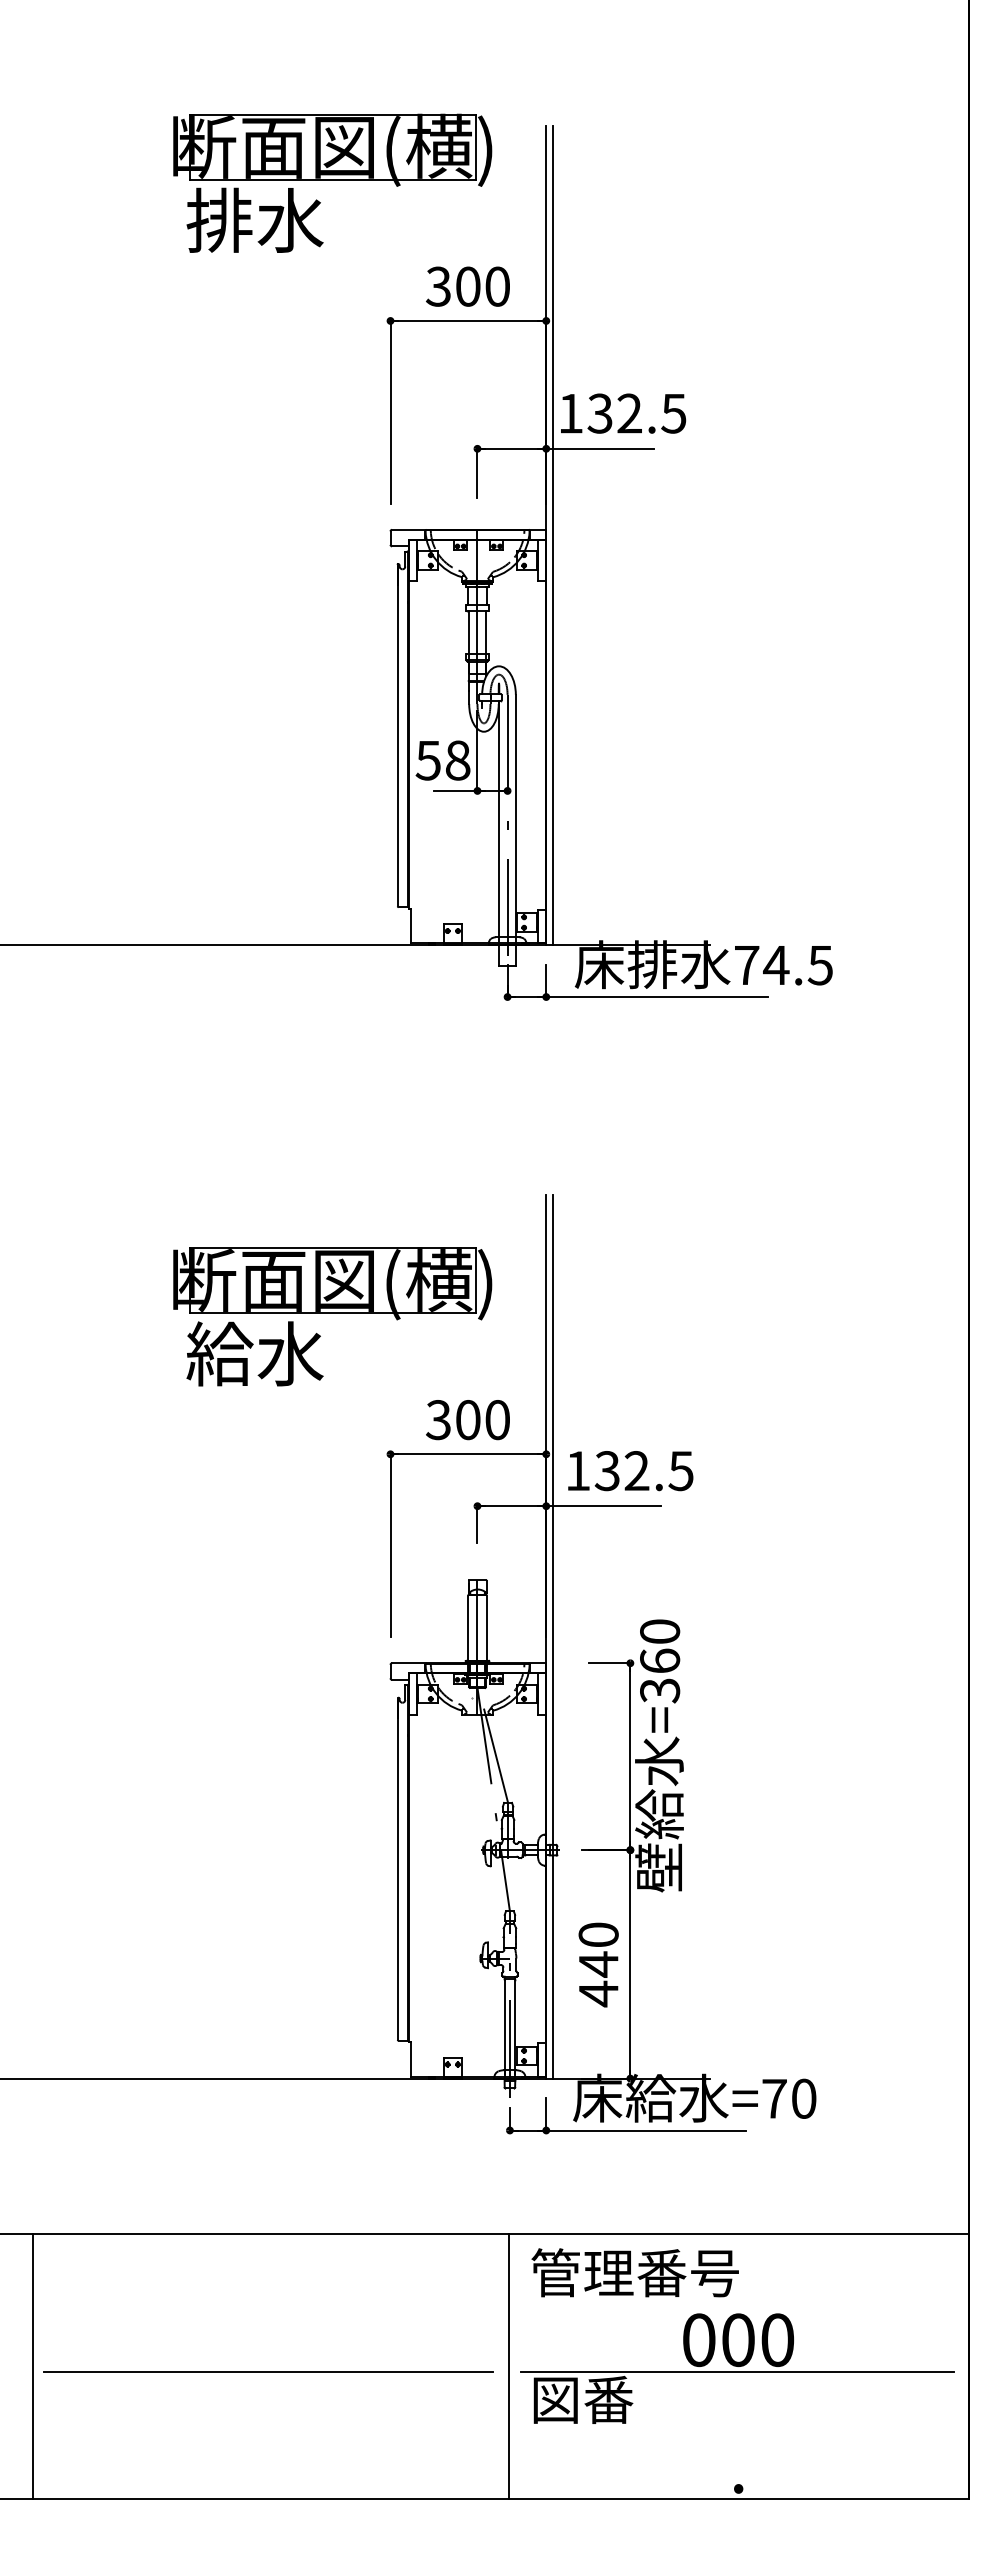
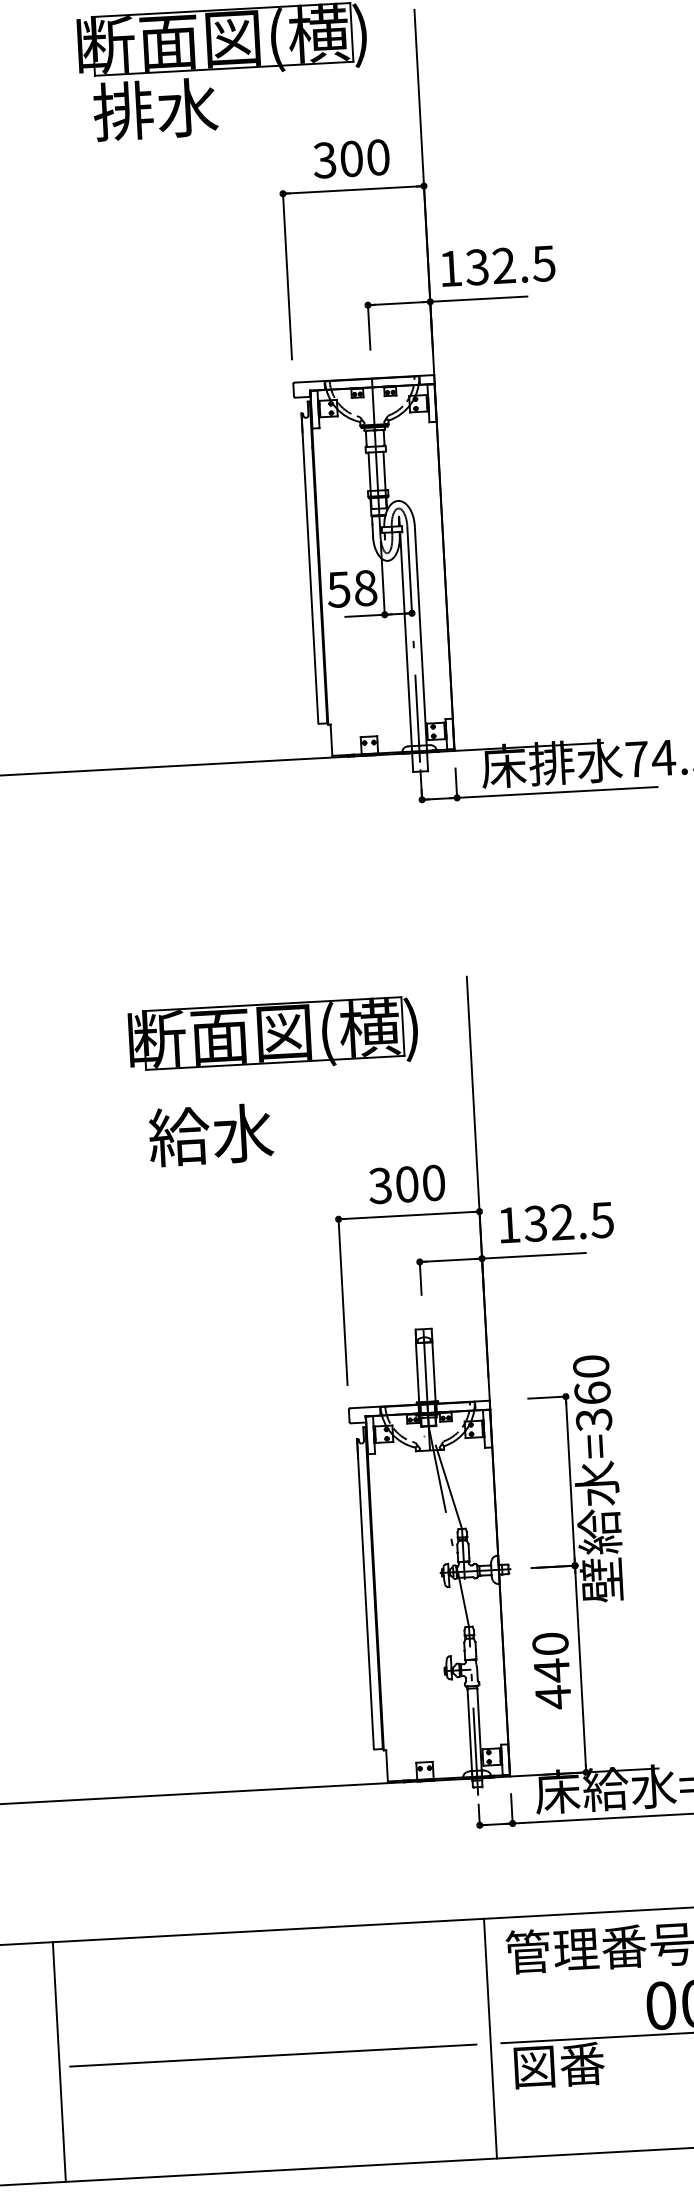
line: (552, 535) -> (440, 379), removed
part: (332, 1283) -> (273, 1036), moved
line: (552, 1636) -> (494, 1376), removed

